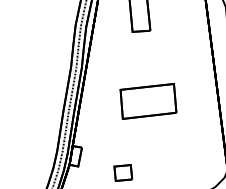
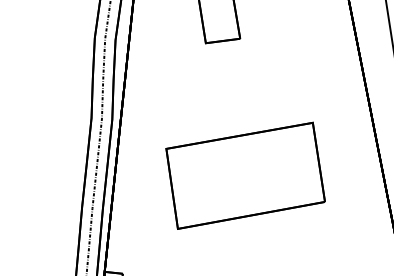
part: (148, 101) -> (245, 175), size x1.43

